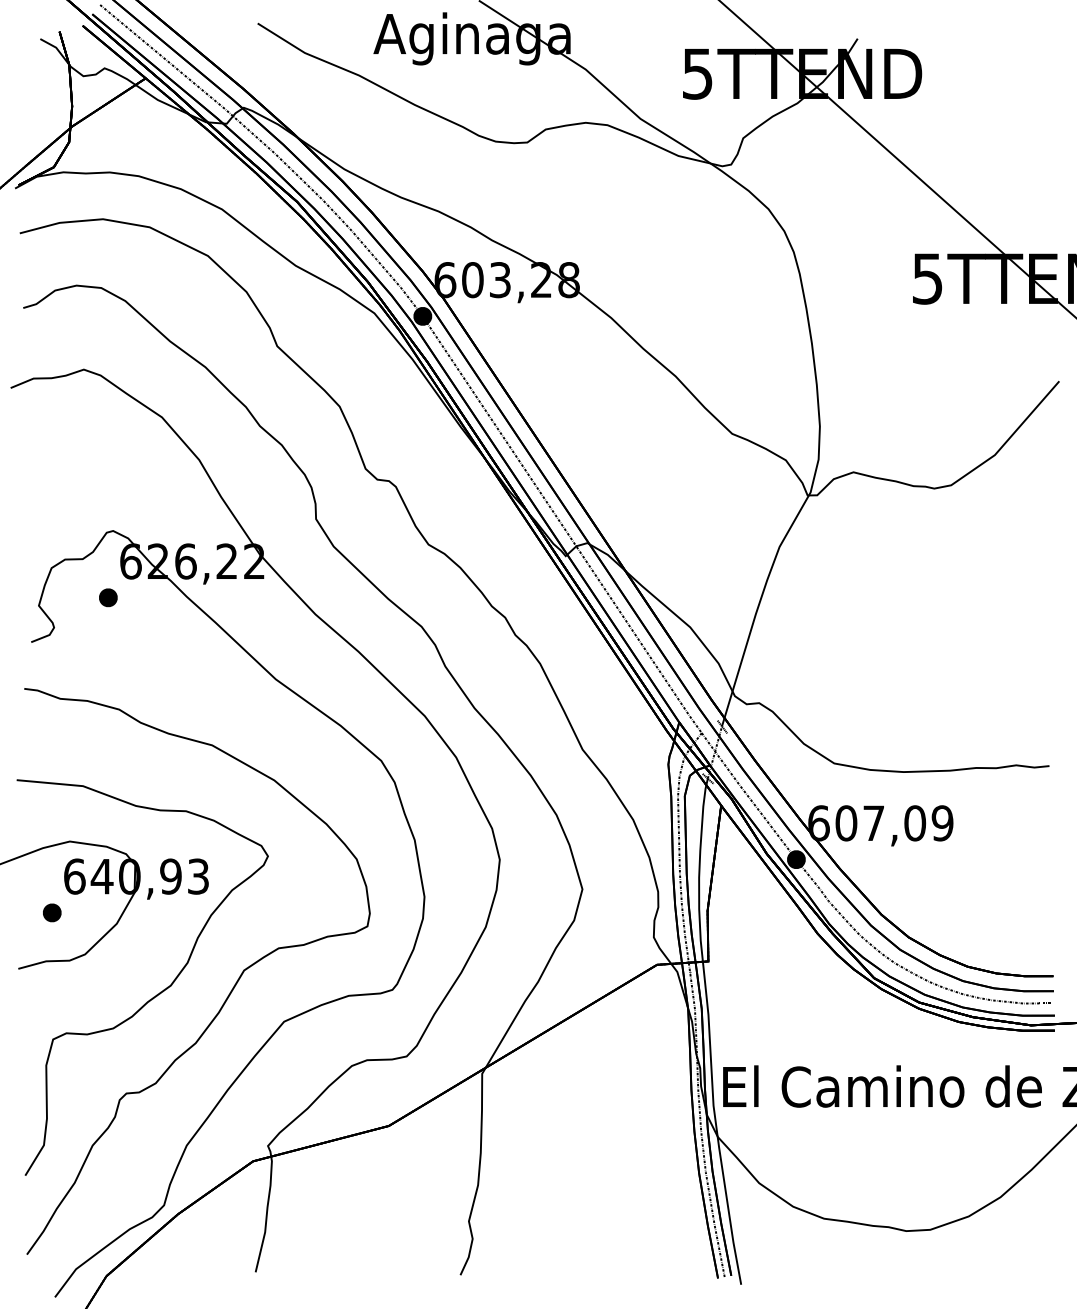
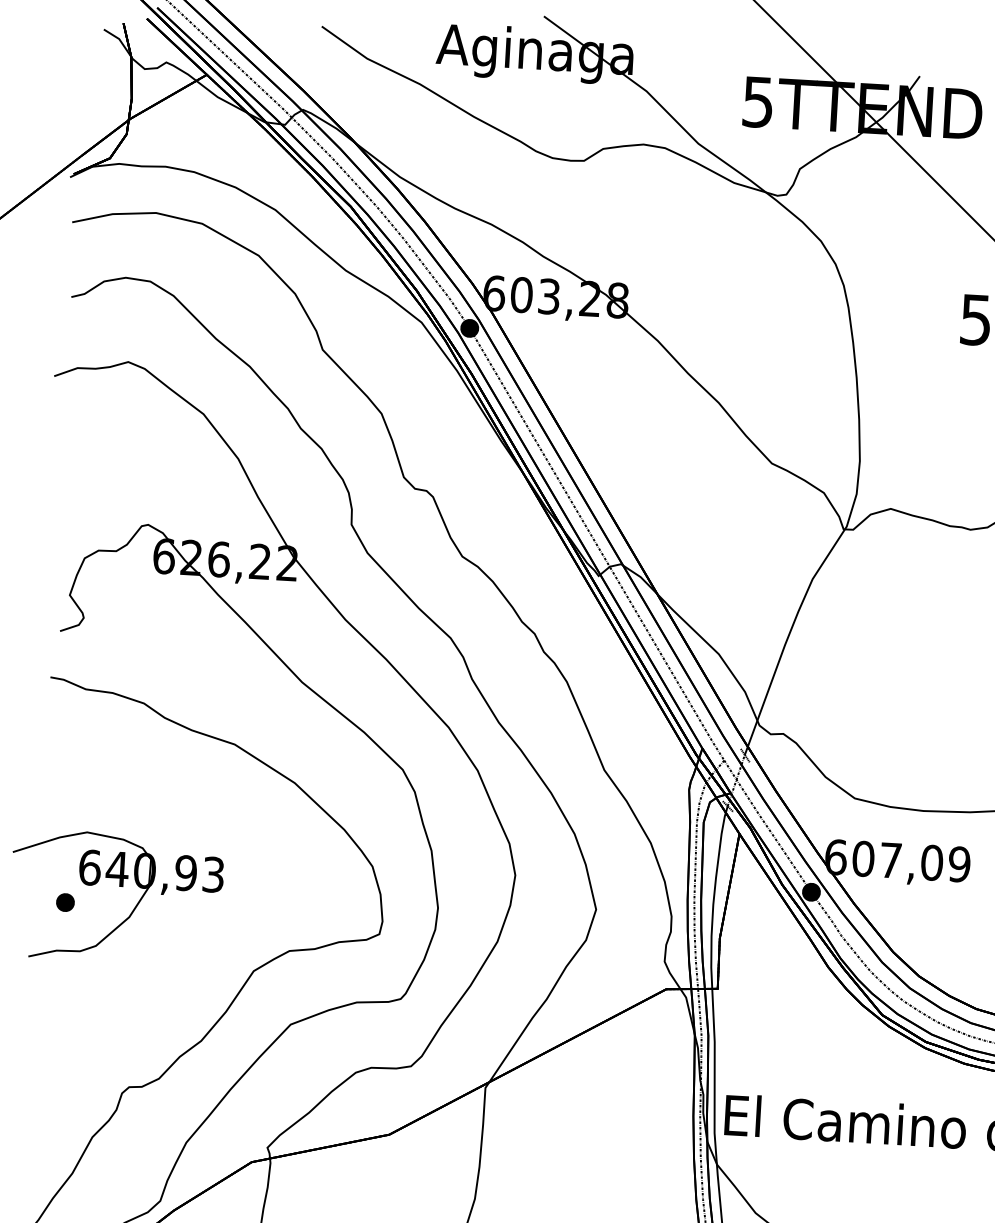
part: (108, 597) -> (139, 590), removed
part: (153, 996) -> (161, 991), removed

